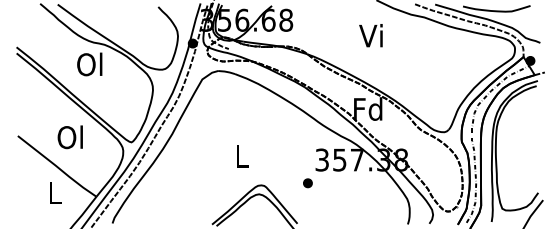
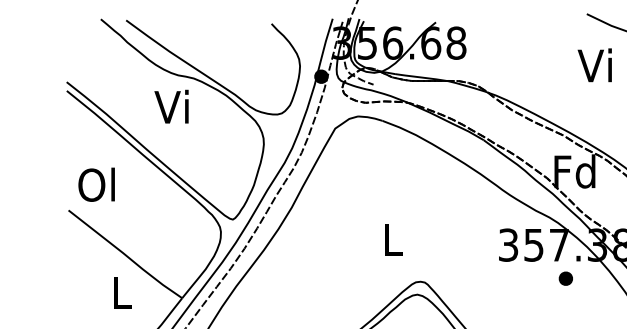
text: (370, 35) -> (594, 65), moved
text: (89, 64) -> (172, 107), Ol -> Vi
text: (69, 137) -> (95, 185), moved
part: (307, 183) -> (565, 279), moved

